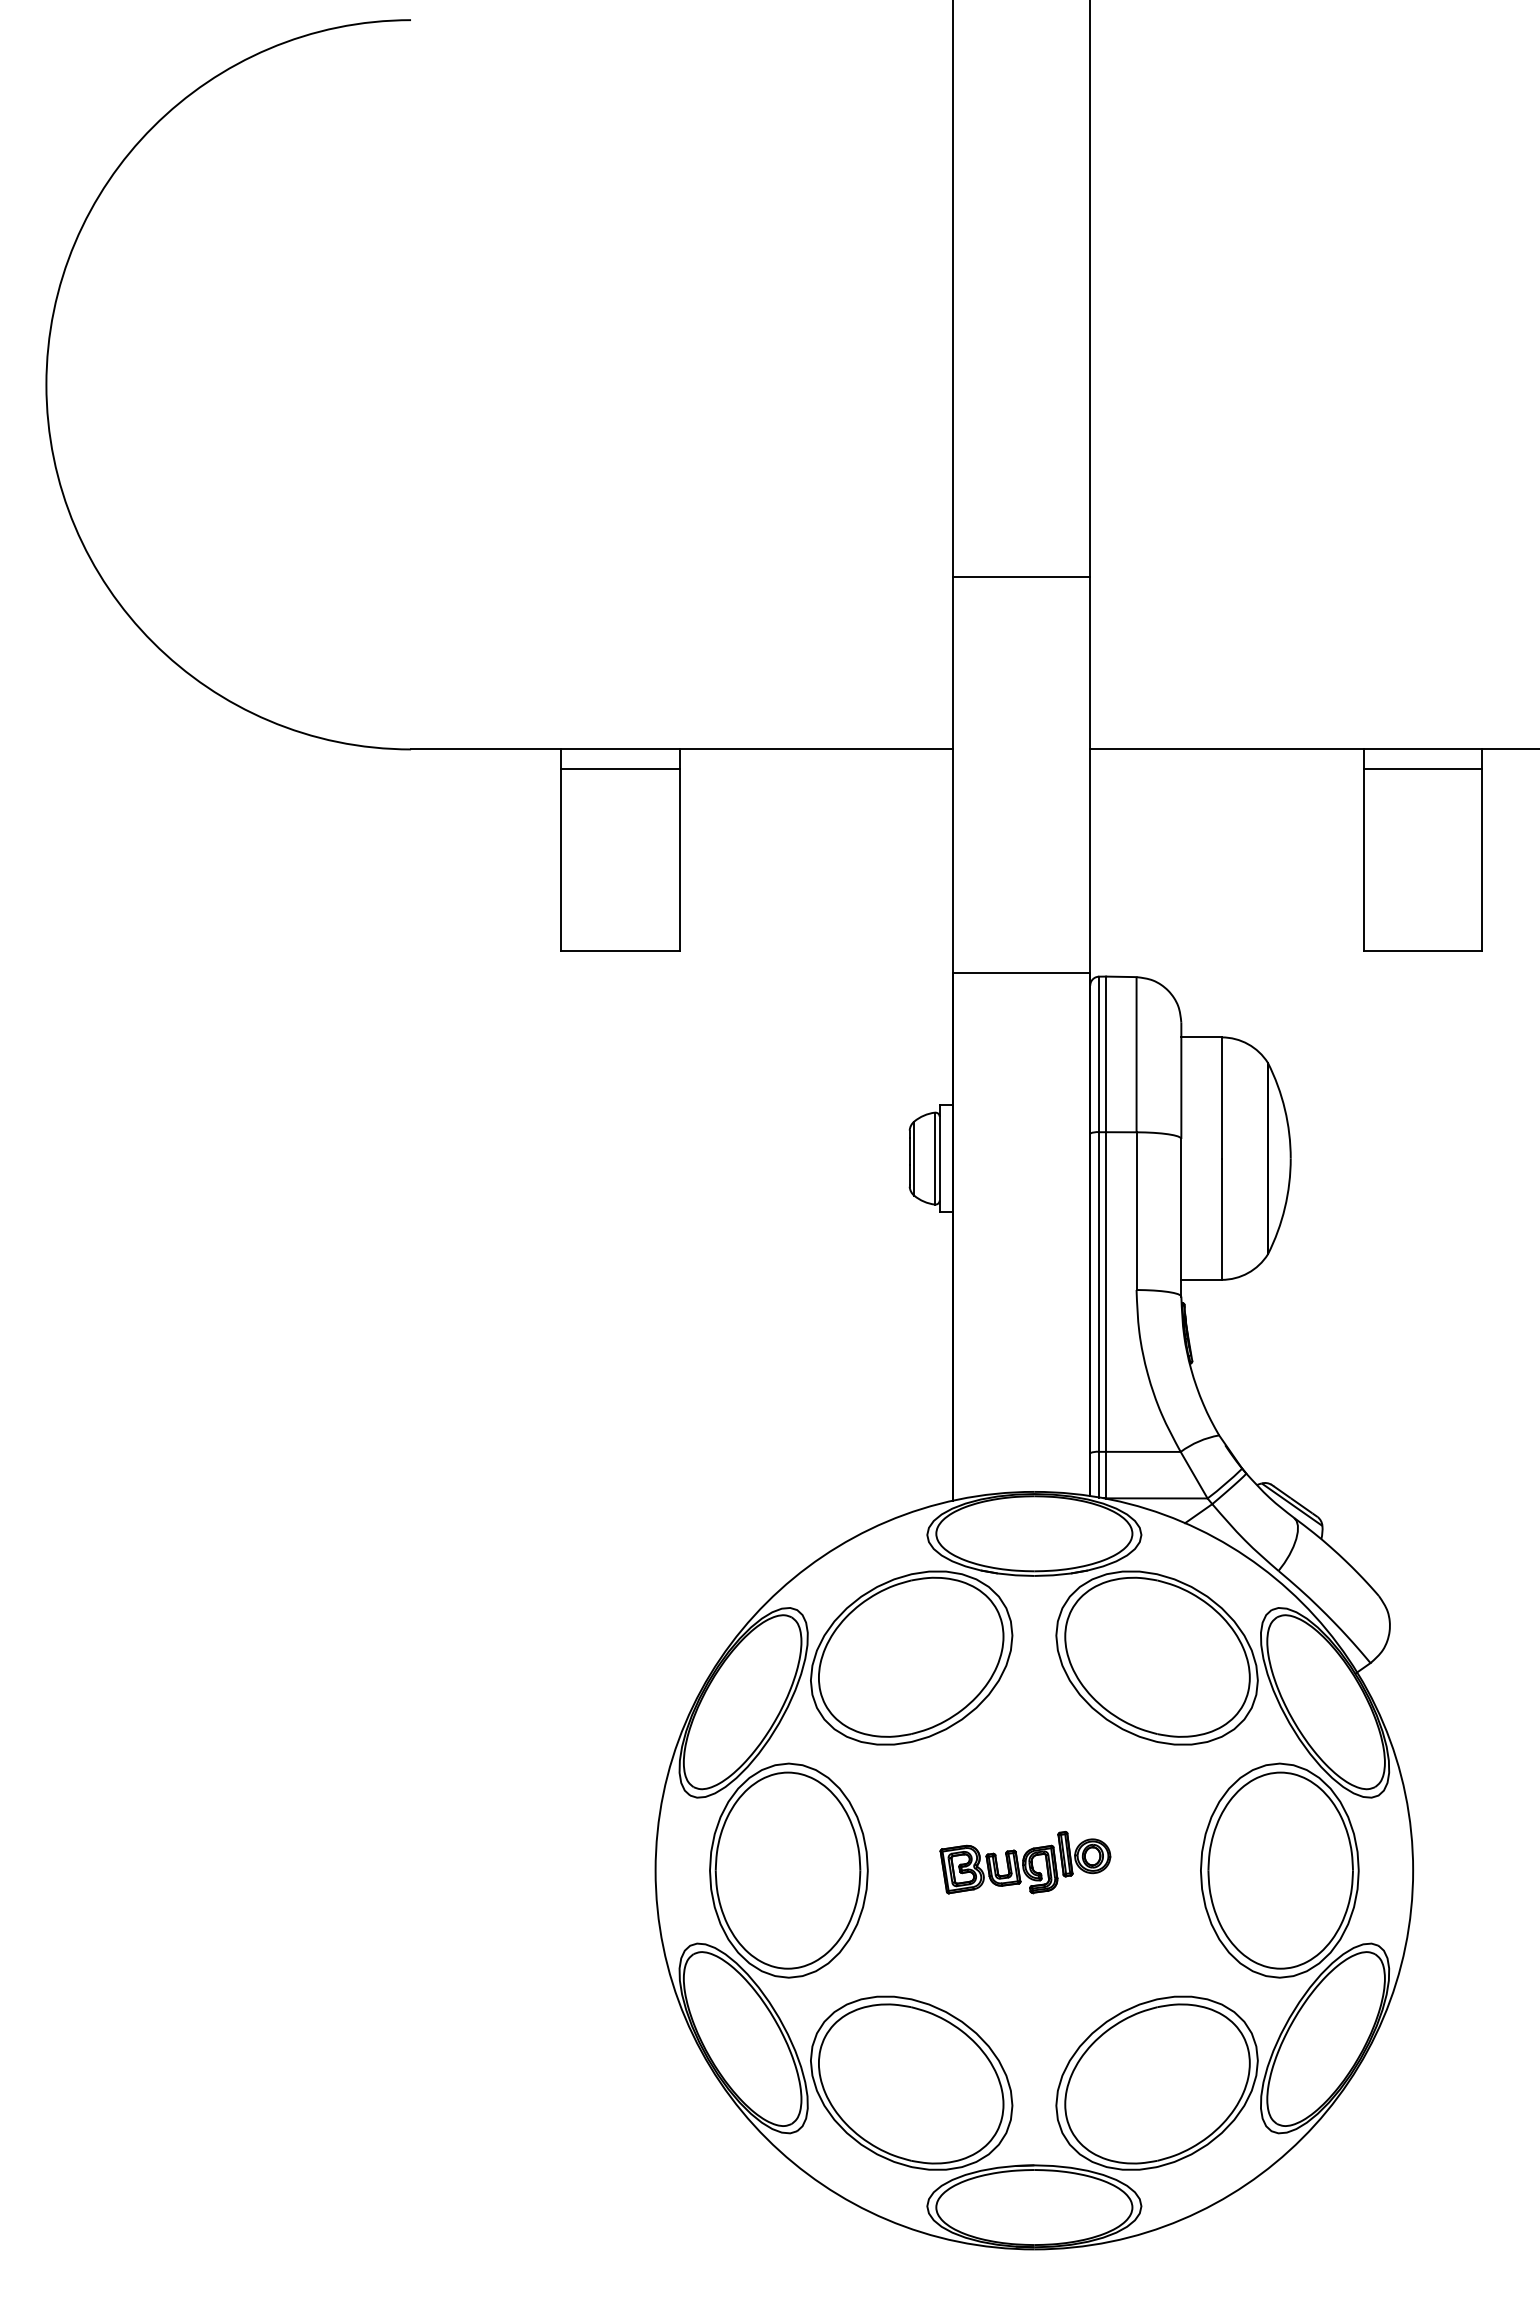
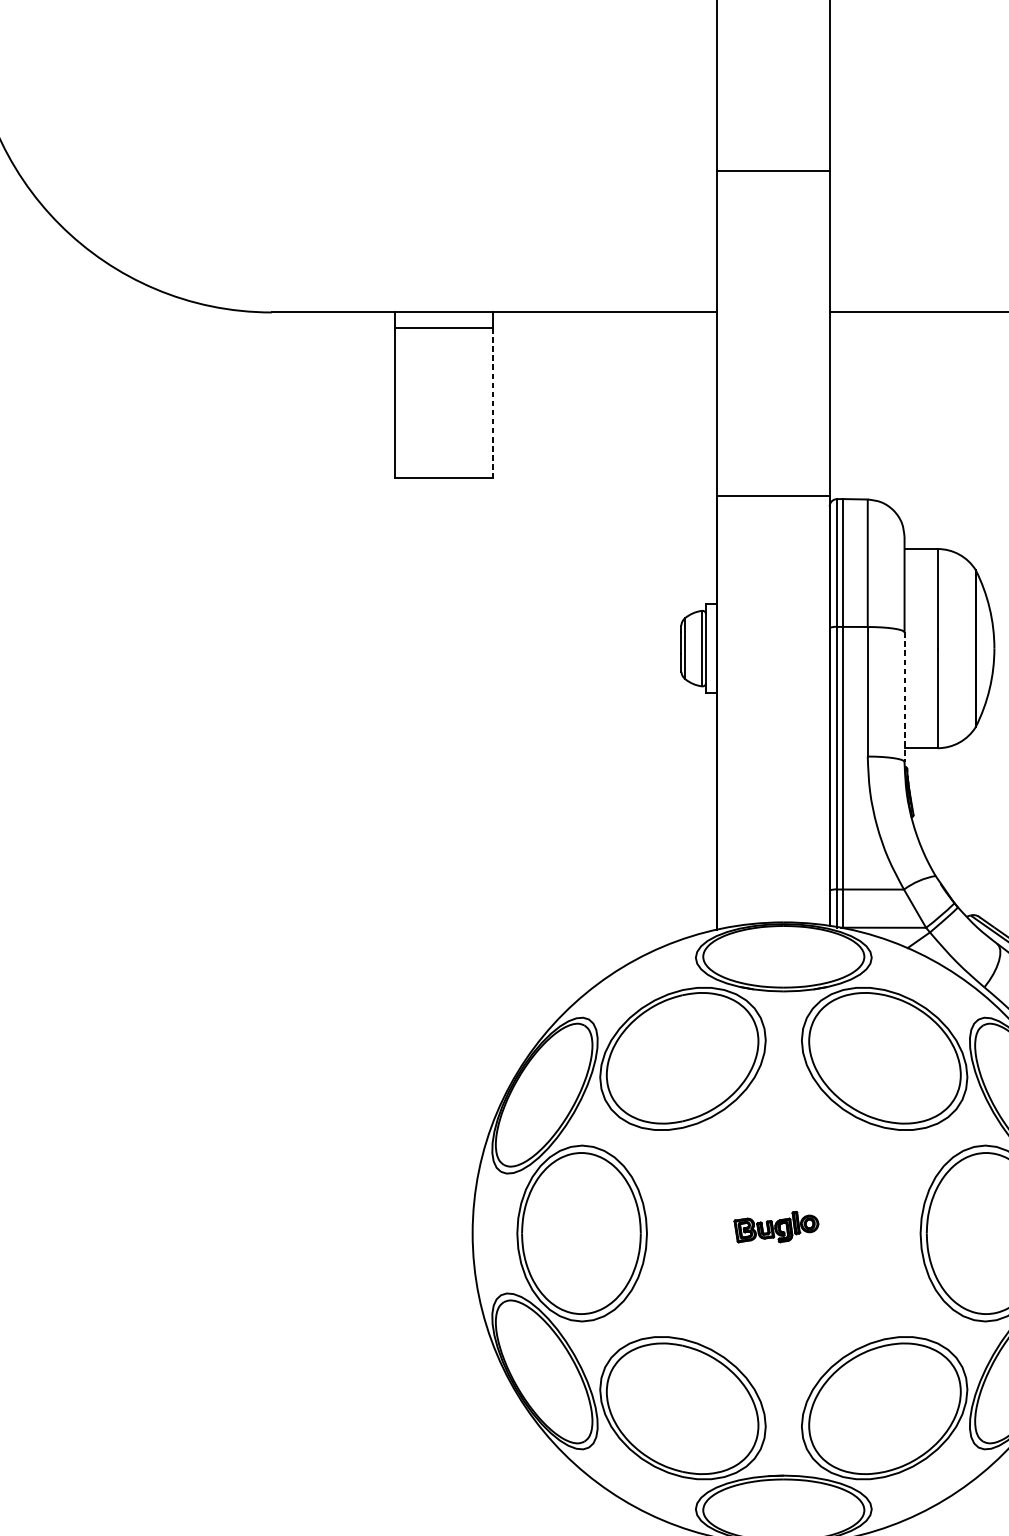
line: (679, 860) -> (492, 403), solid -> dashed
line: (1181, 1217) -> (904, 696), solid -> dashed
part: (1025, 1862) -> (776, 1226), size x0.6

